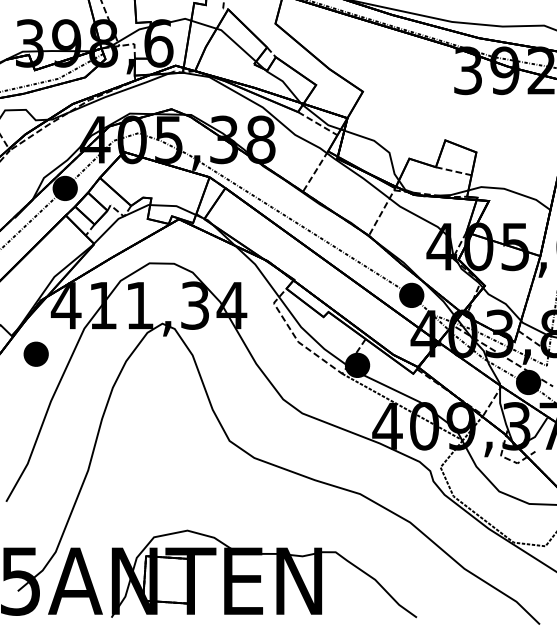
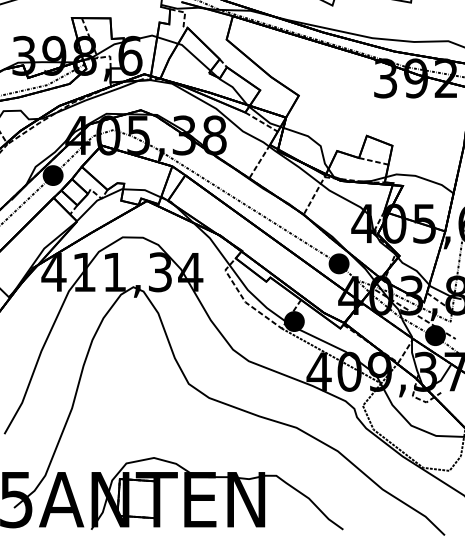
part: (35, 354) -> (28, 312), removed

